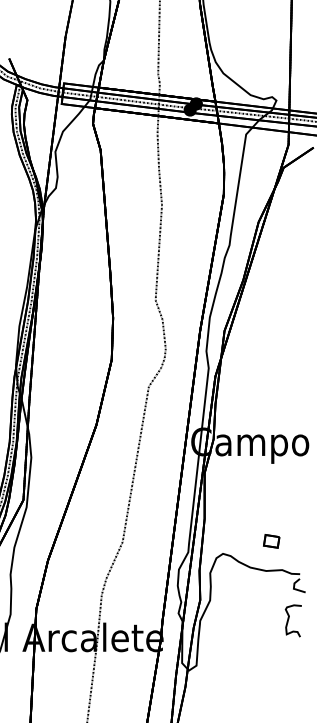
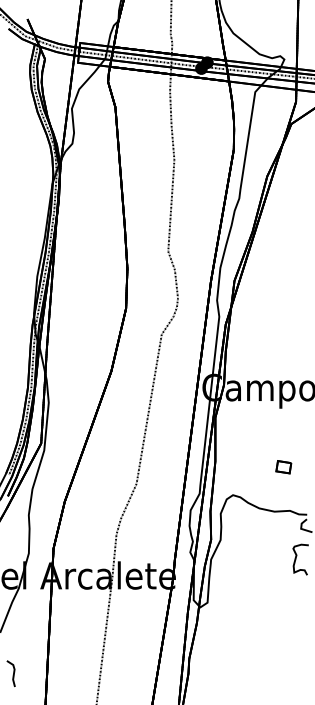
part: (271, 541) -> (283, 467), moved

